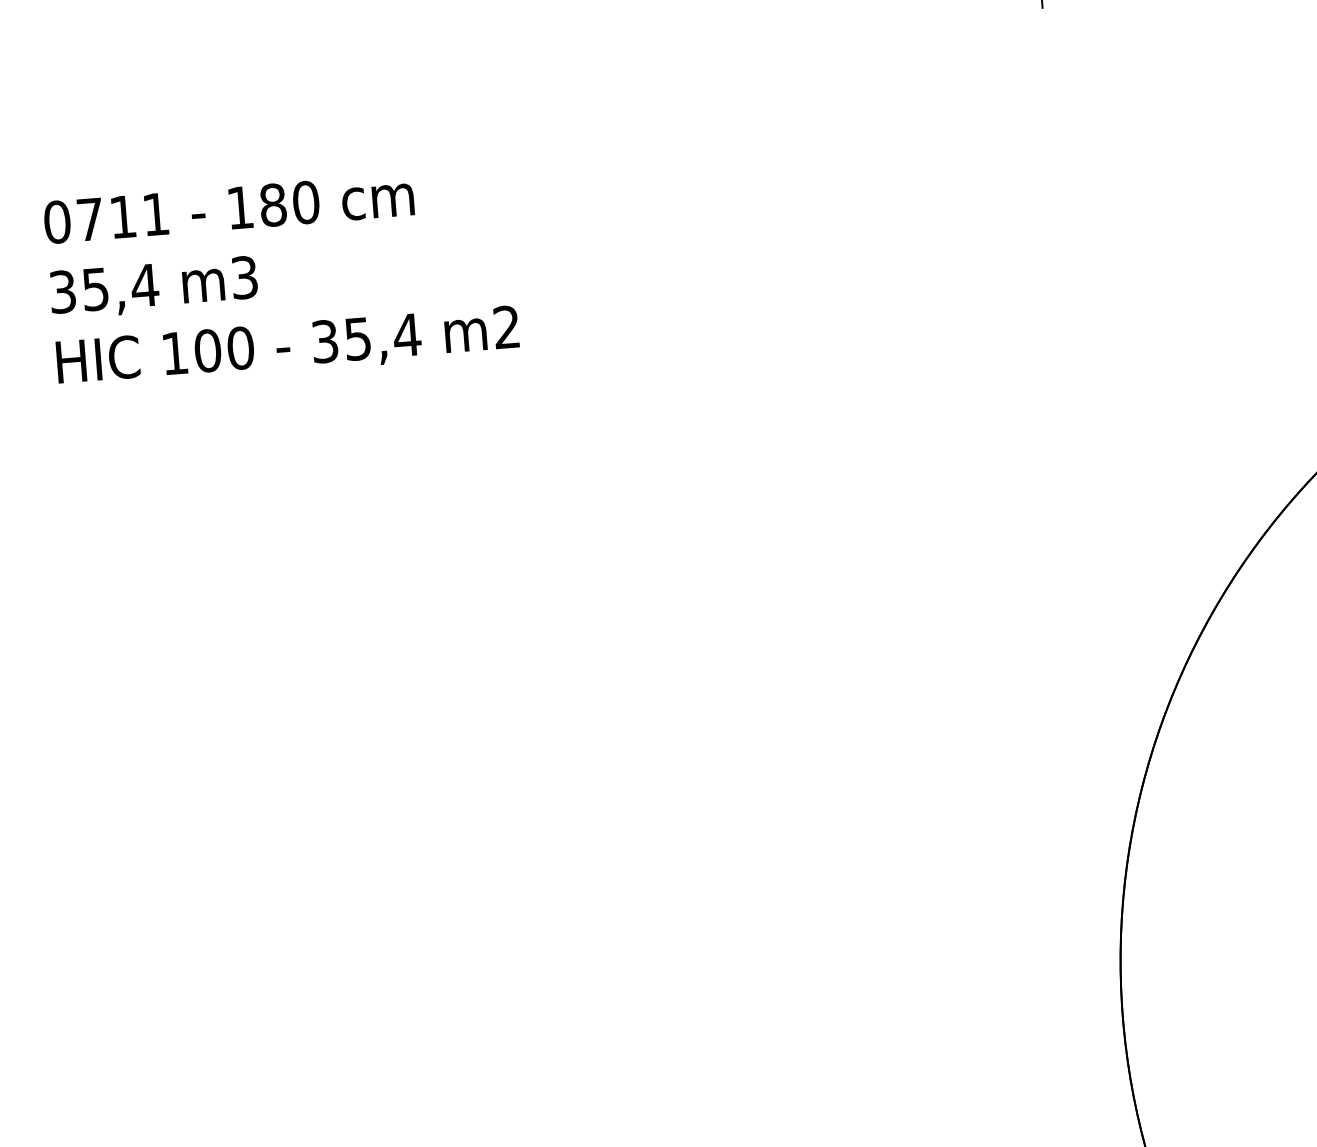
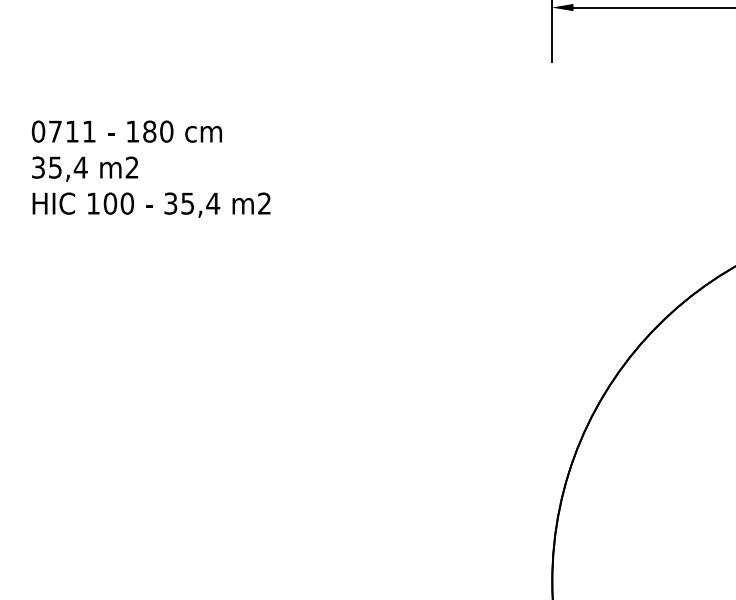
text: (243, 277) -> (131, 167), m3 -> m2

